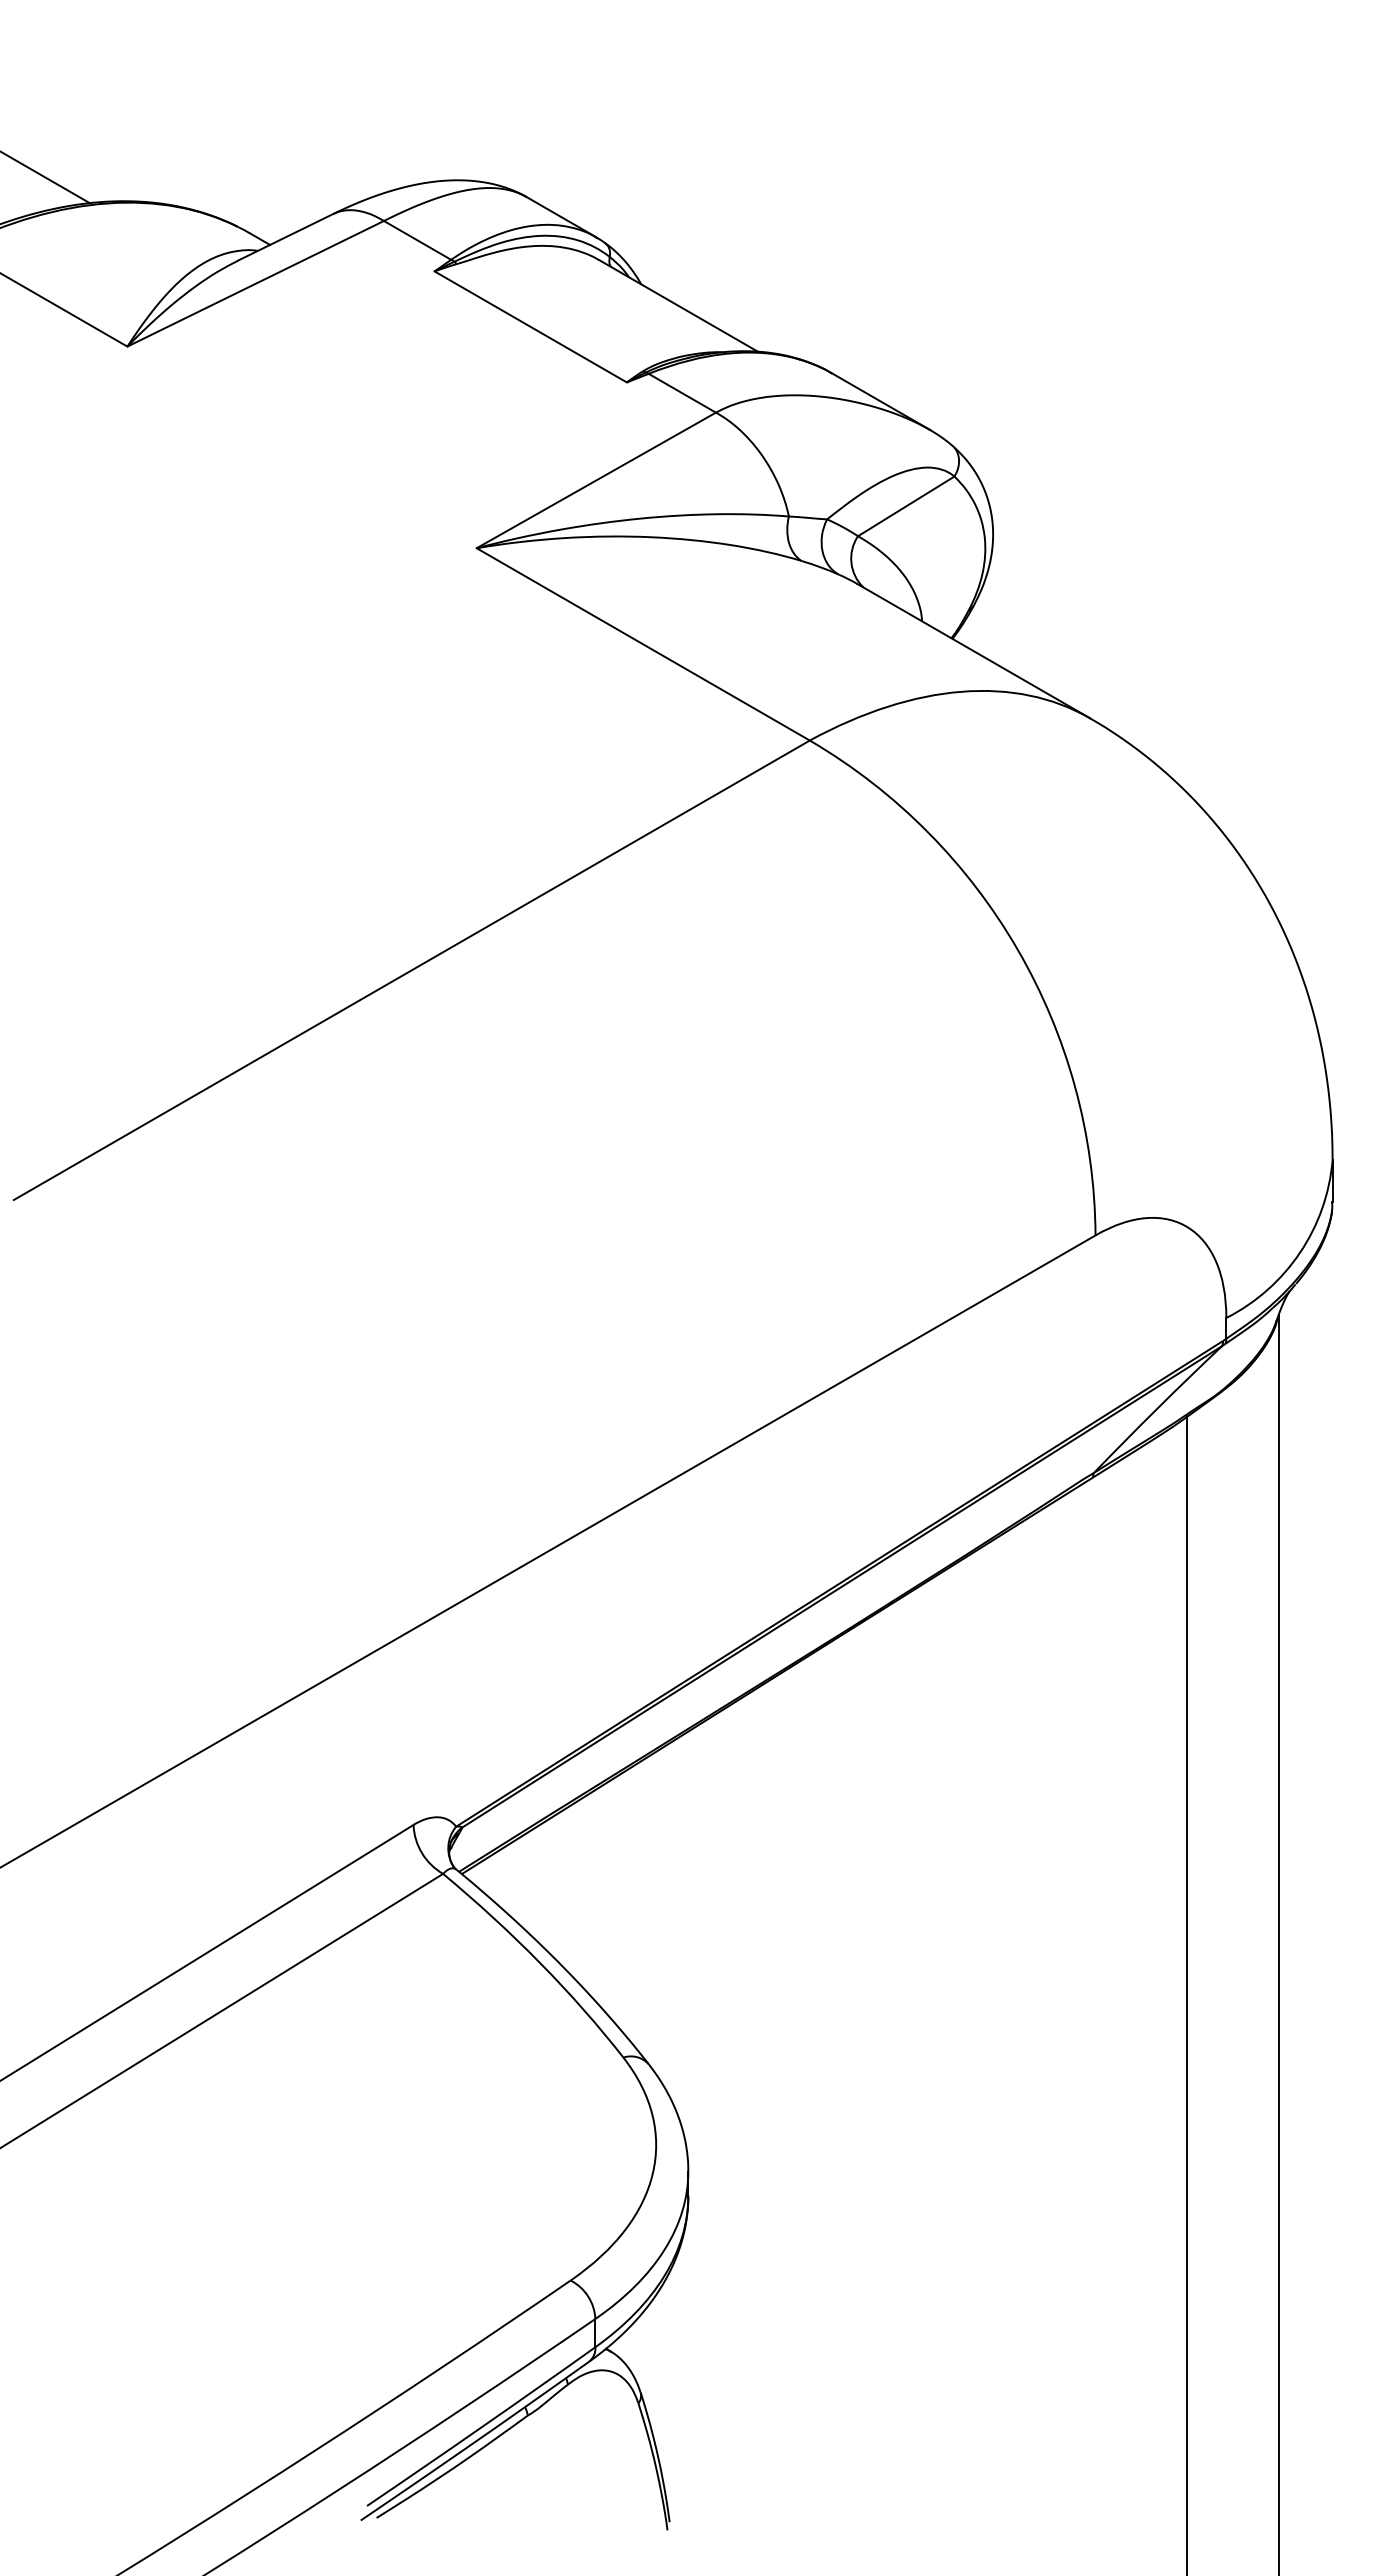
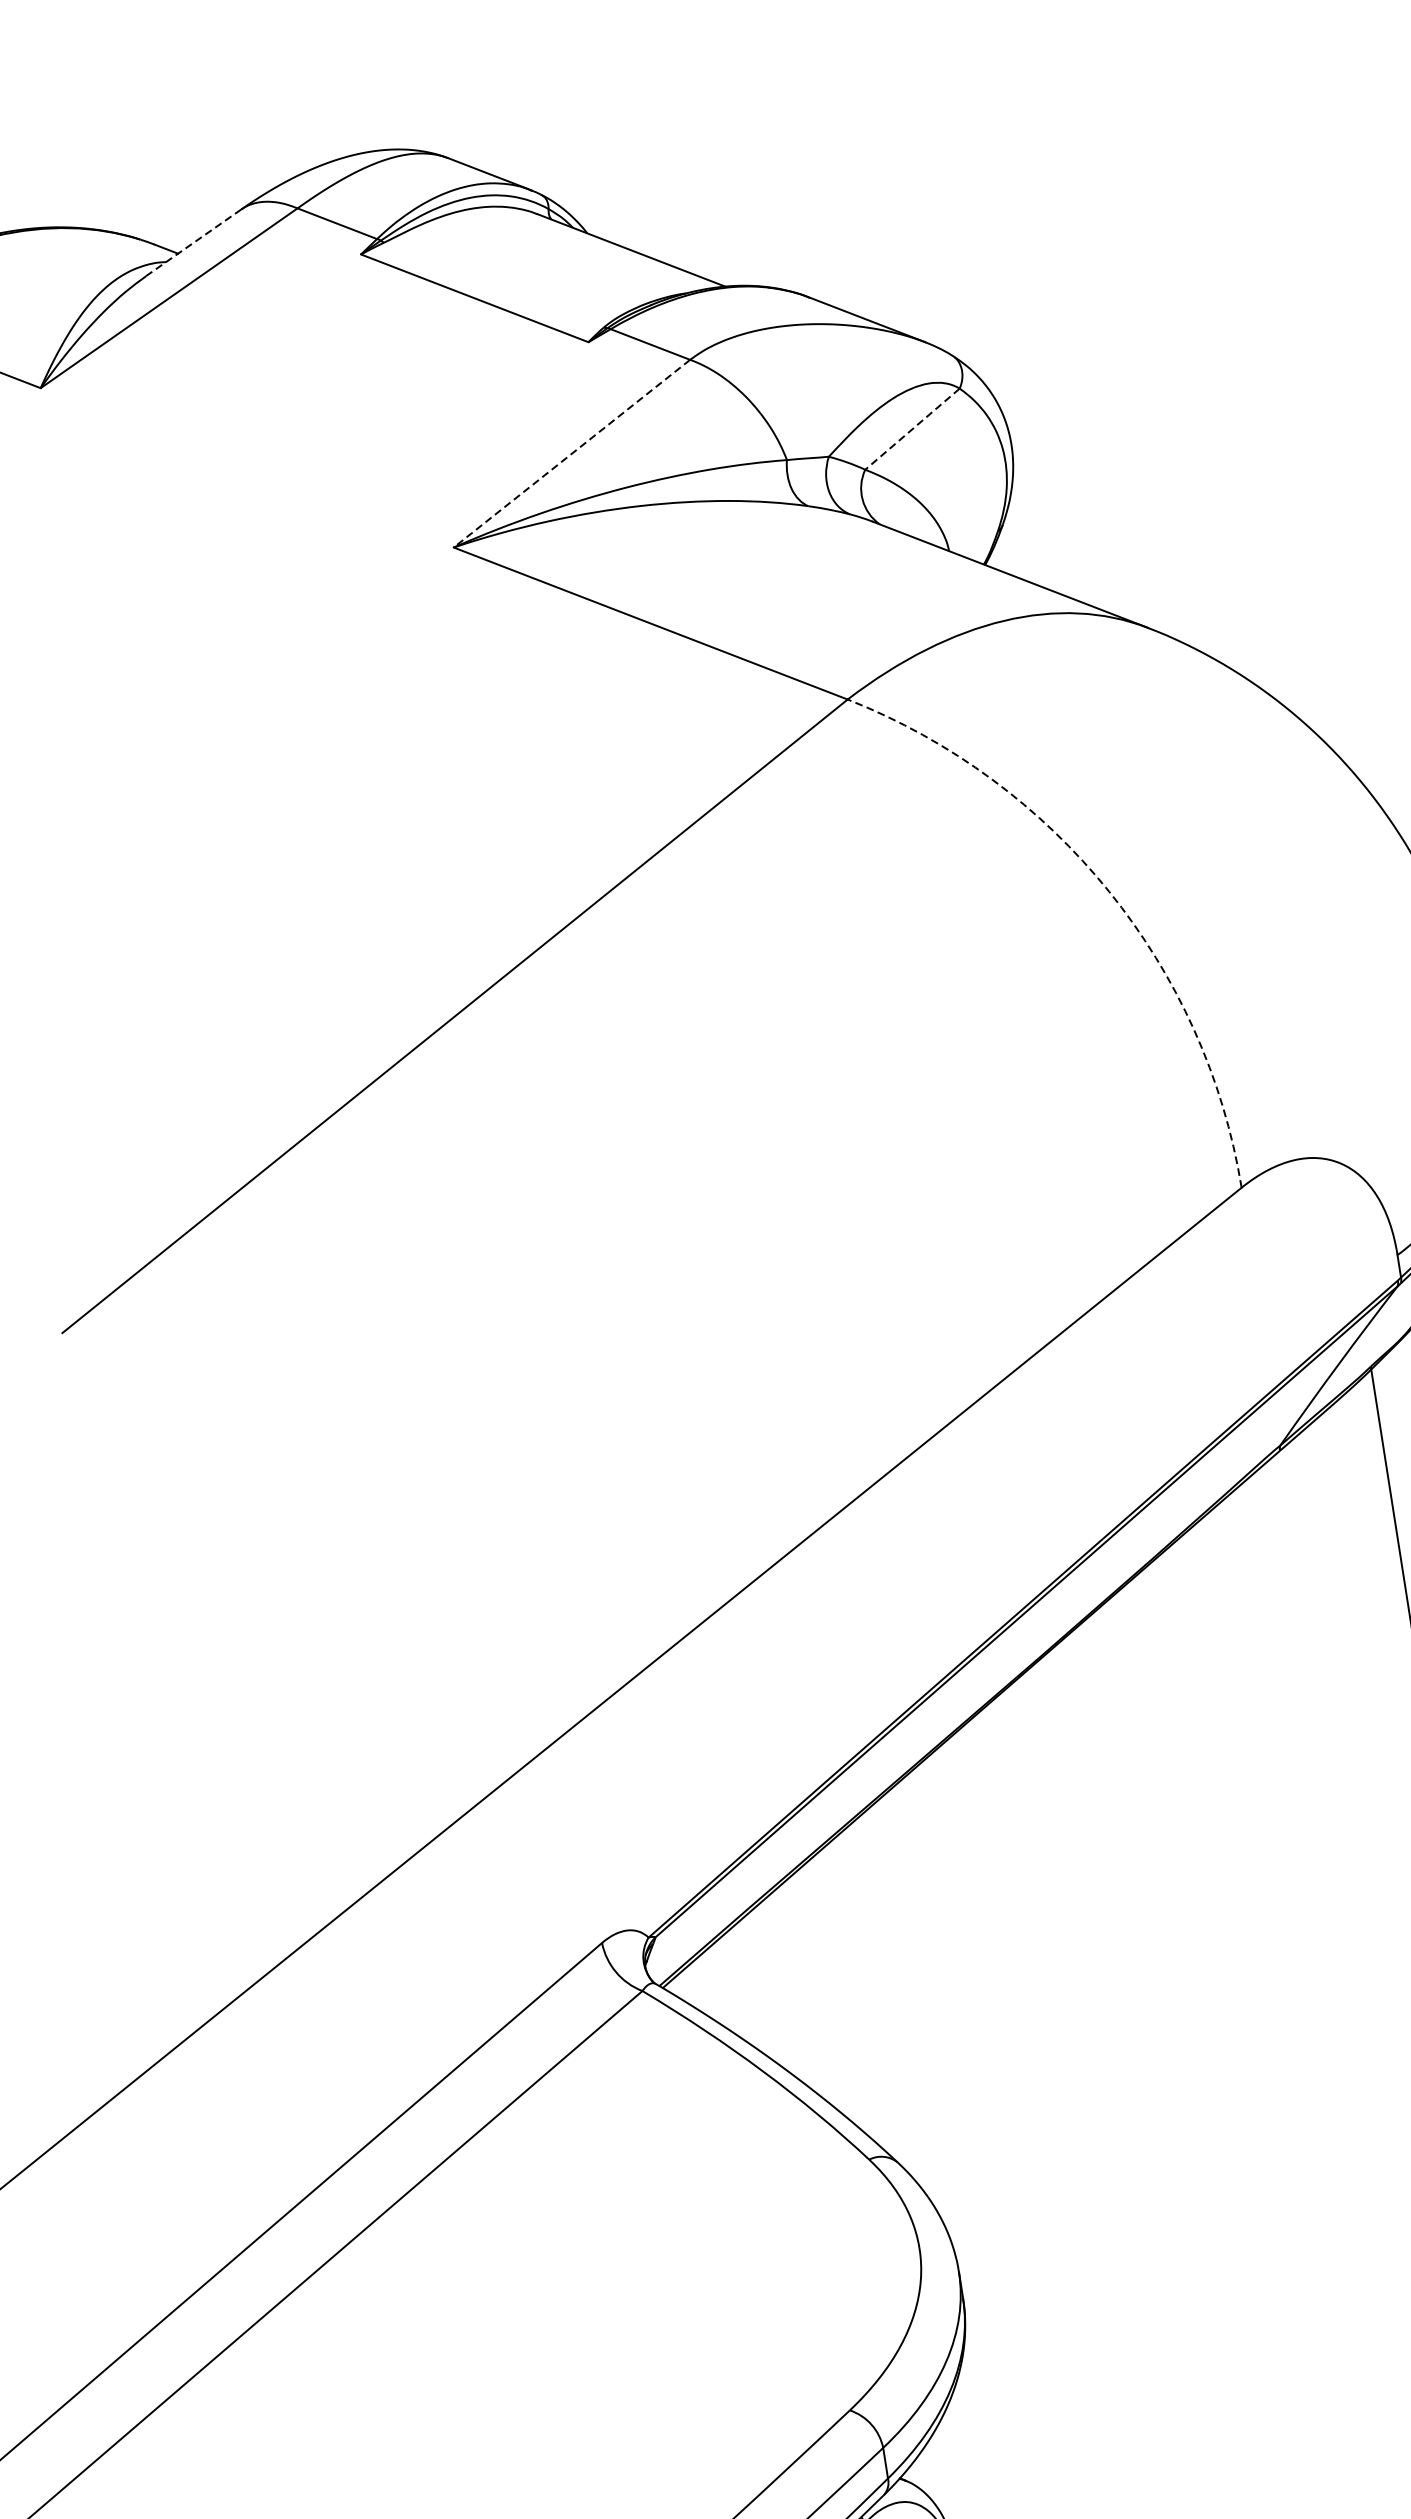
line: (285, 237) -> (193, 242), solid -> dashed
line: (595, 480) -> (571, 453), solid -> dashed
line: (906, 506) -> (912, 429), solid -> dashed
arc: (1018, 950) -> (1109, 891), solid -> dashed

